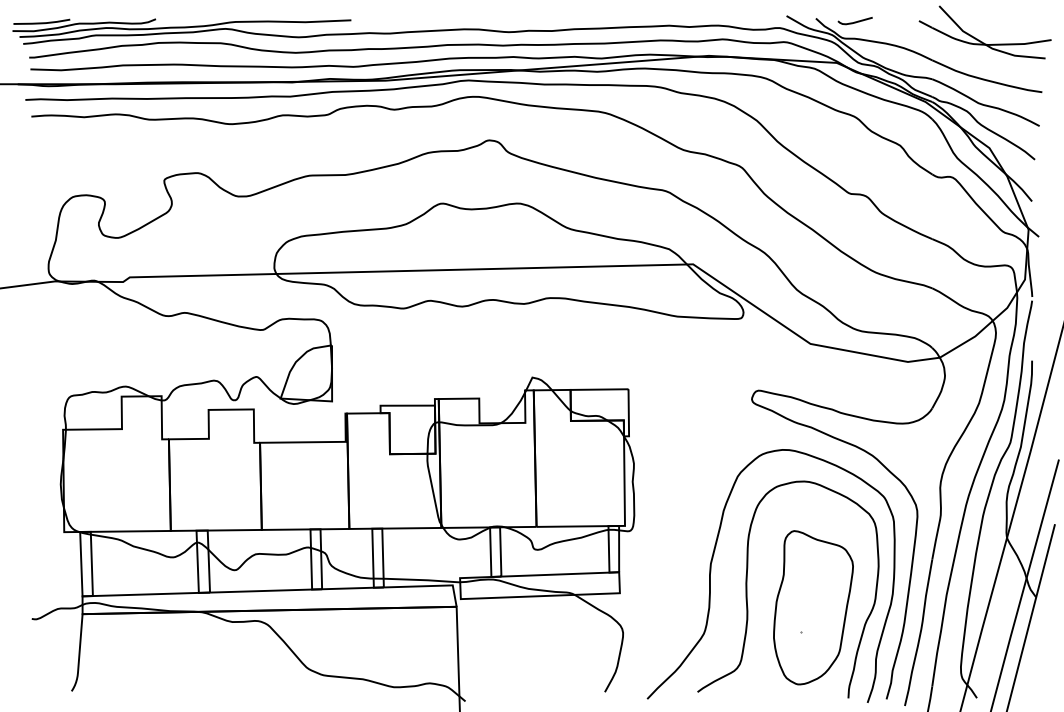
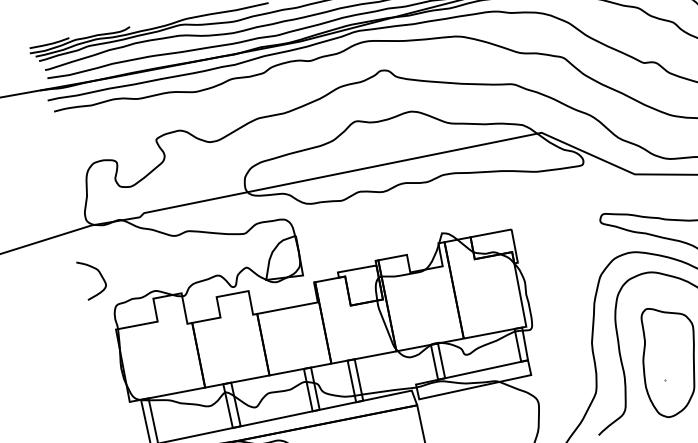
curve: (54, 350) -> (99, 274), added

